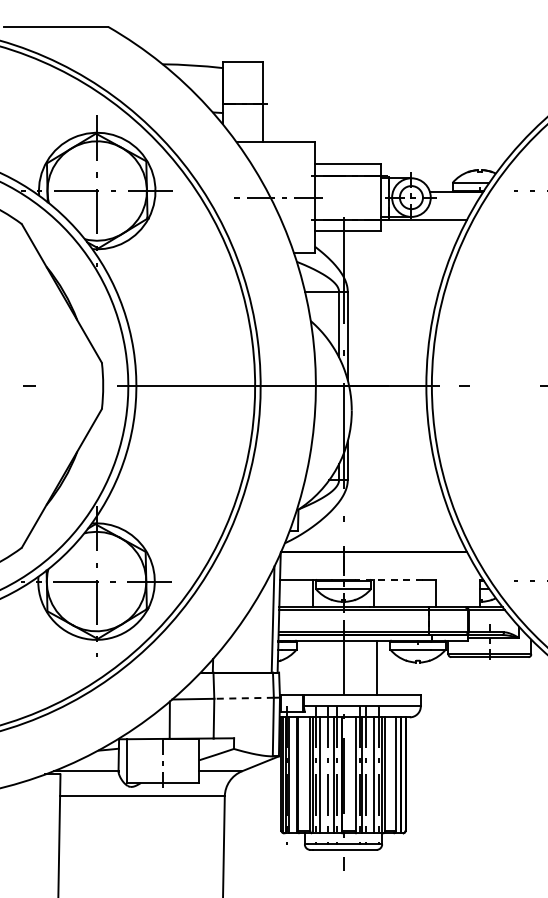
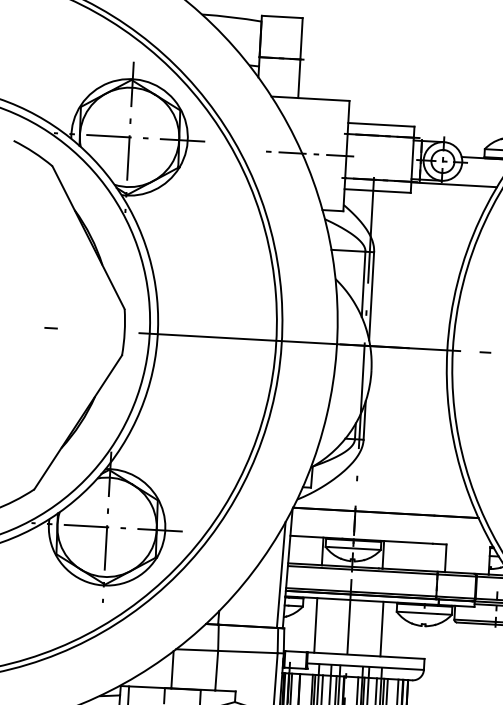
line: (388, 579) -> (398, 541), dashed -> solid
line: (310, 667) -> (315, 625), added
line: (244, 698) -> (248, 652), dashed -> solid

